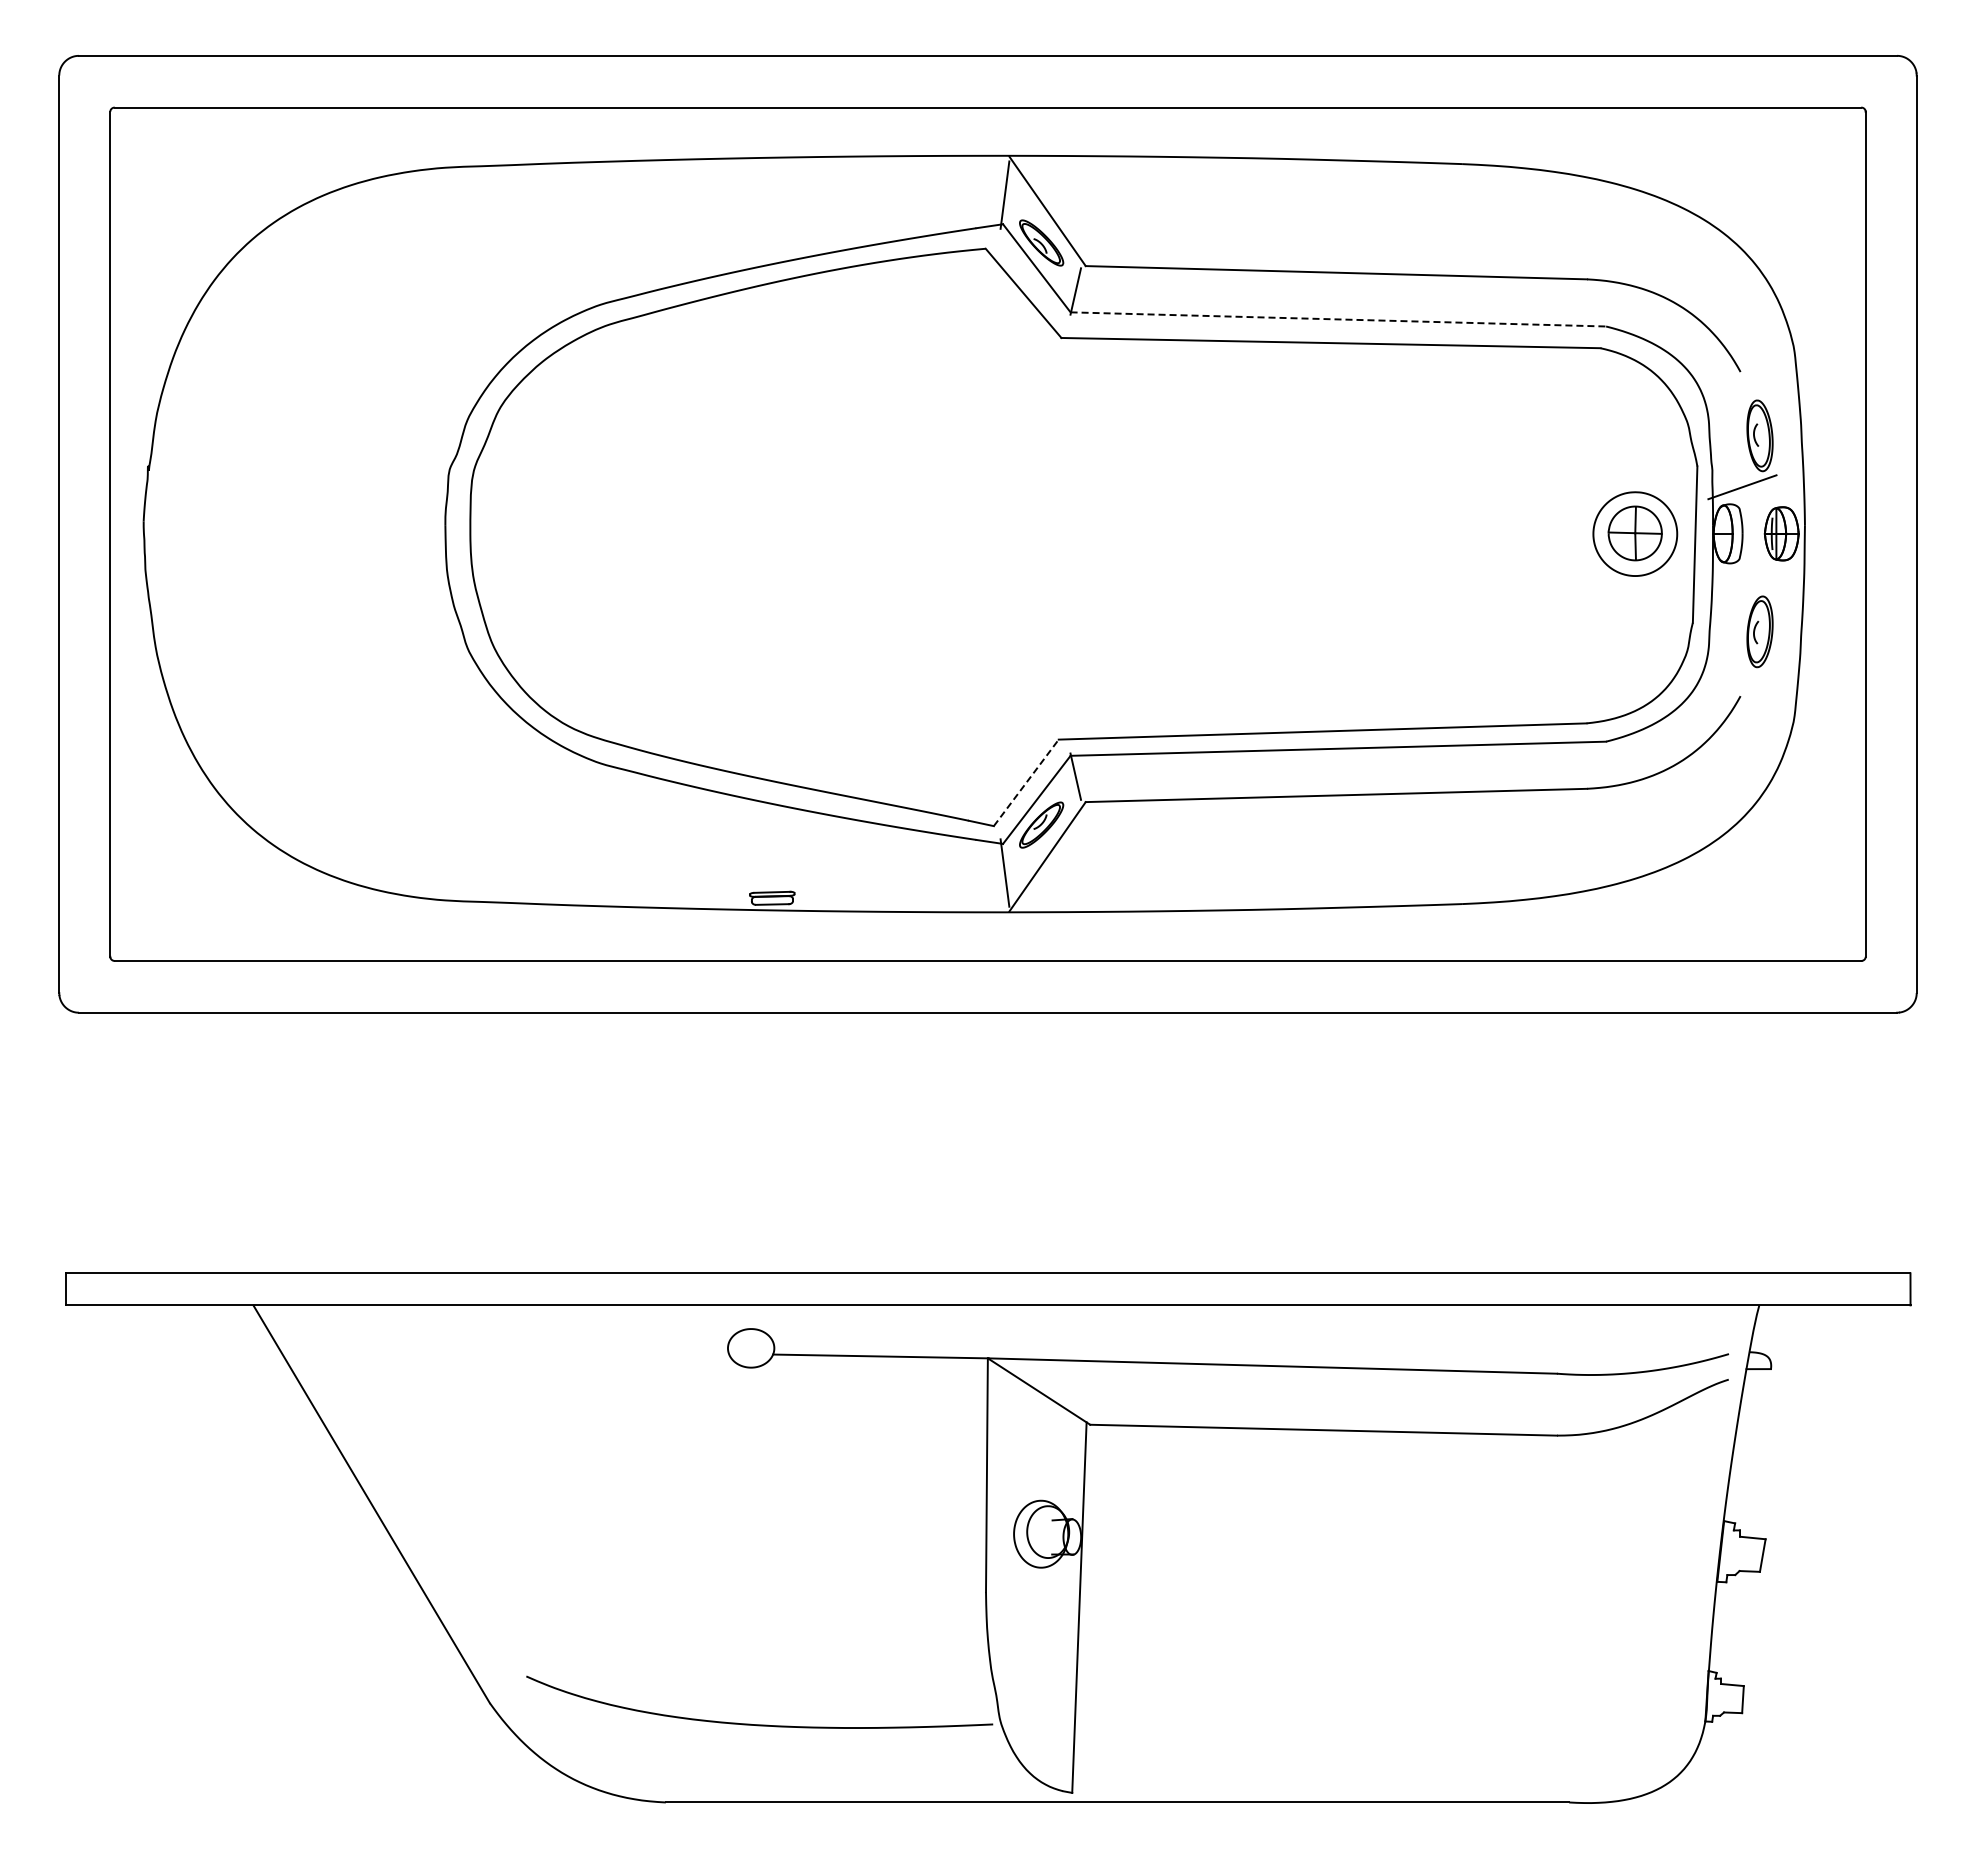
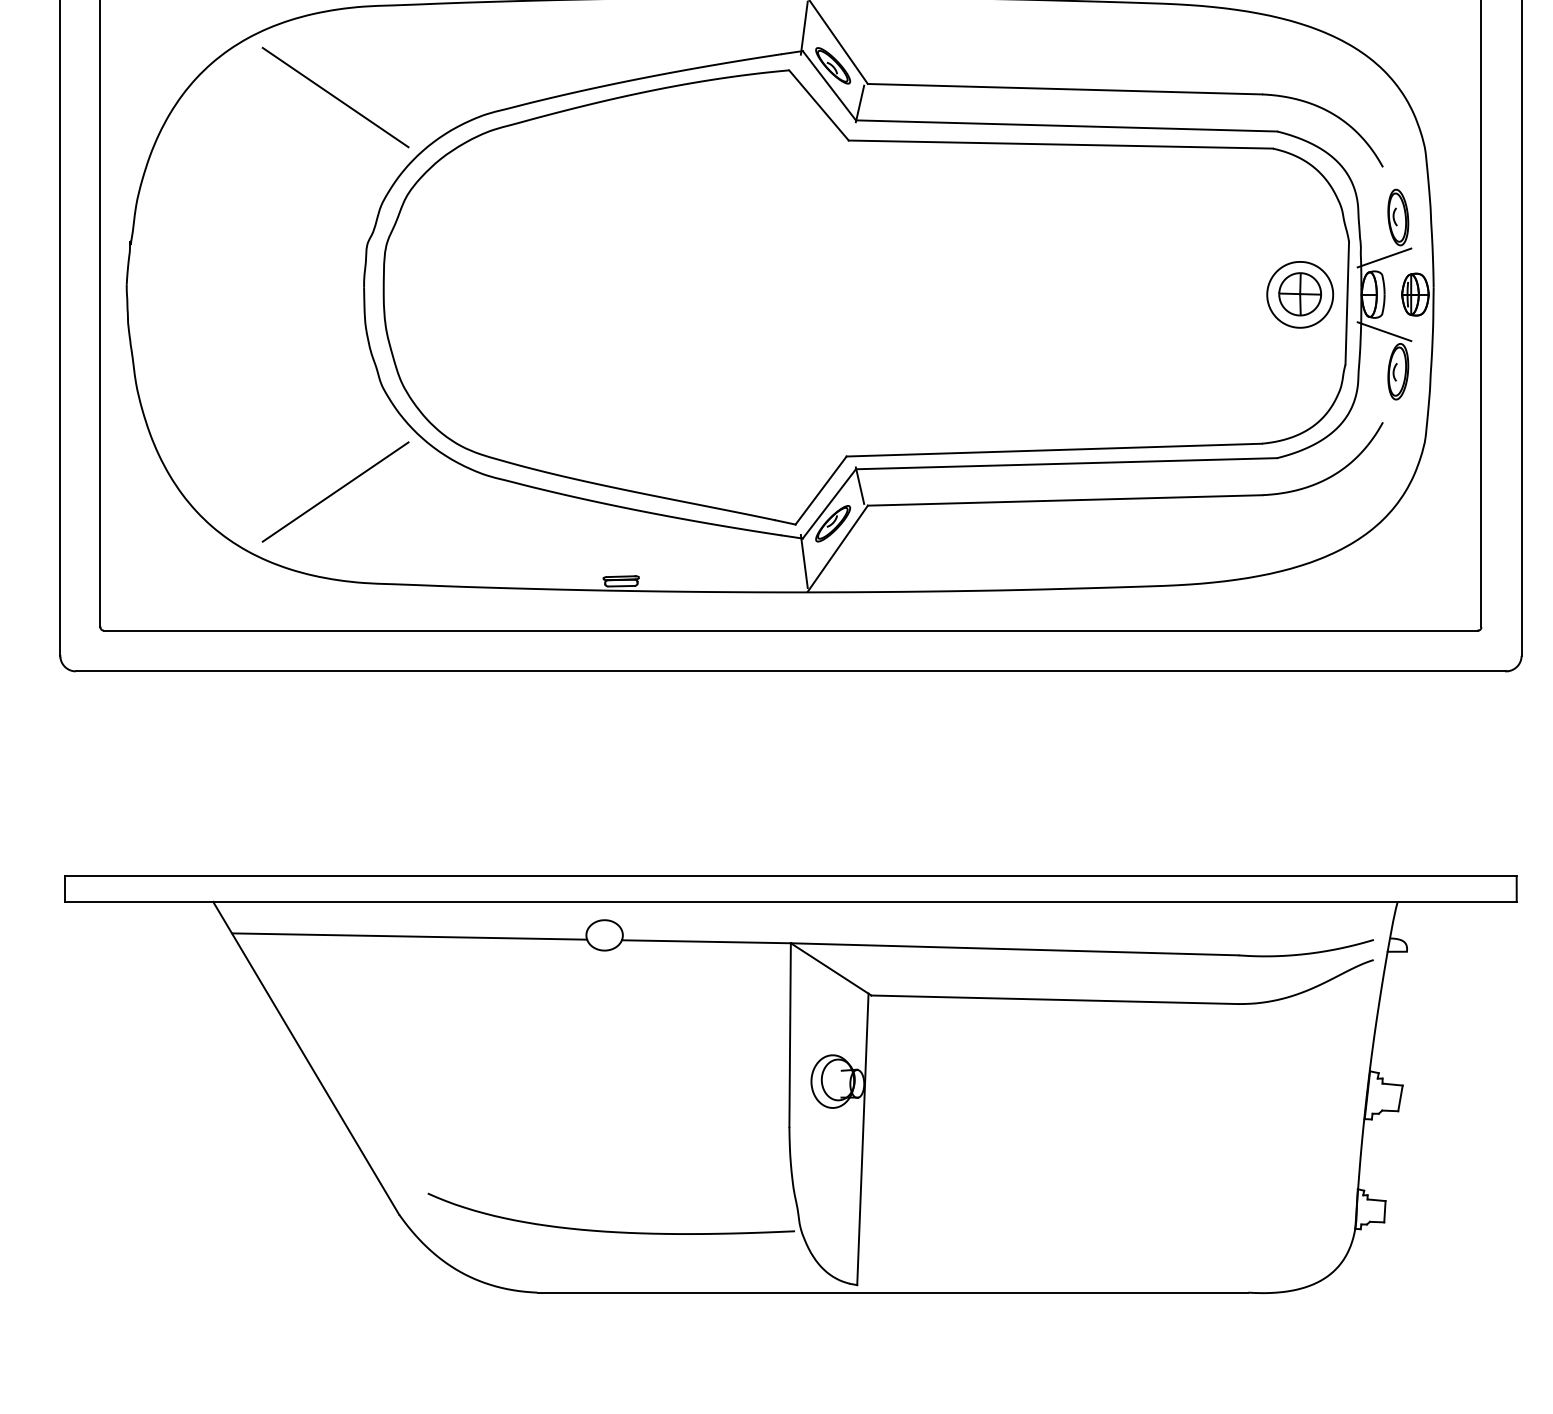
line: (408, 283) -> (335, 97), added
line: (1338, 319) -> (1066, 126), dashed -> solid
line: (1742, 580) -> (1384, 331), added
line: (1026, 782) -> (821, 490), dashed -> solid
line: (408, 784) -> (335, 491), added
line: (503, 1349) -> (409, 936), added

